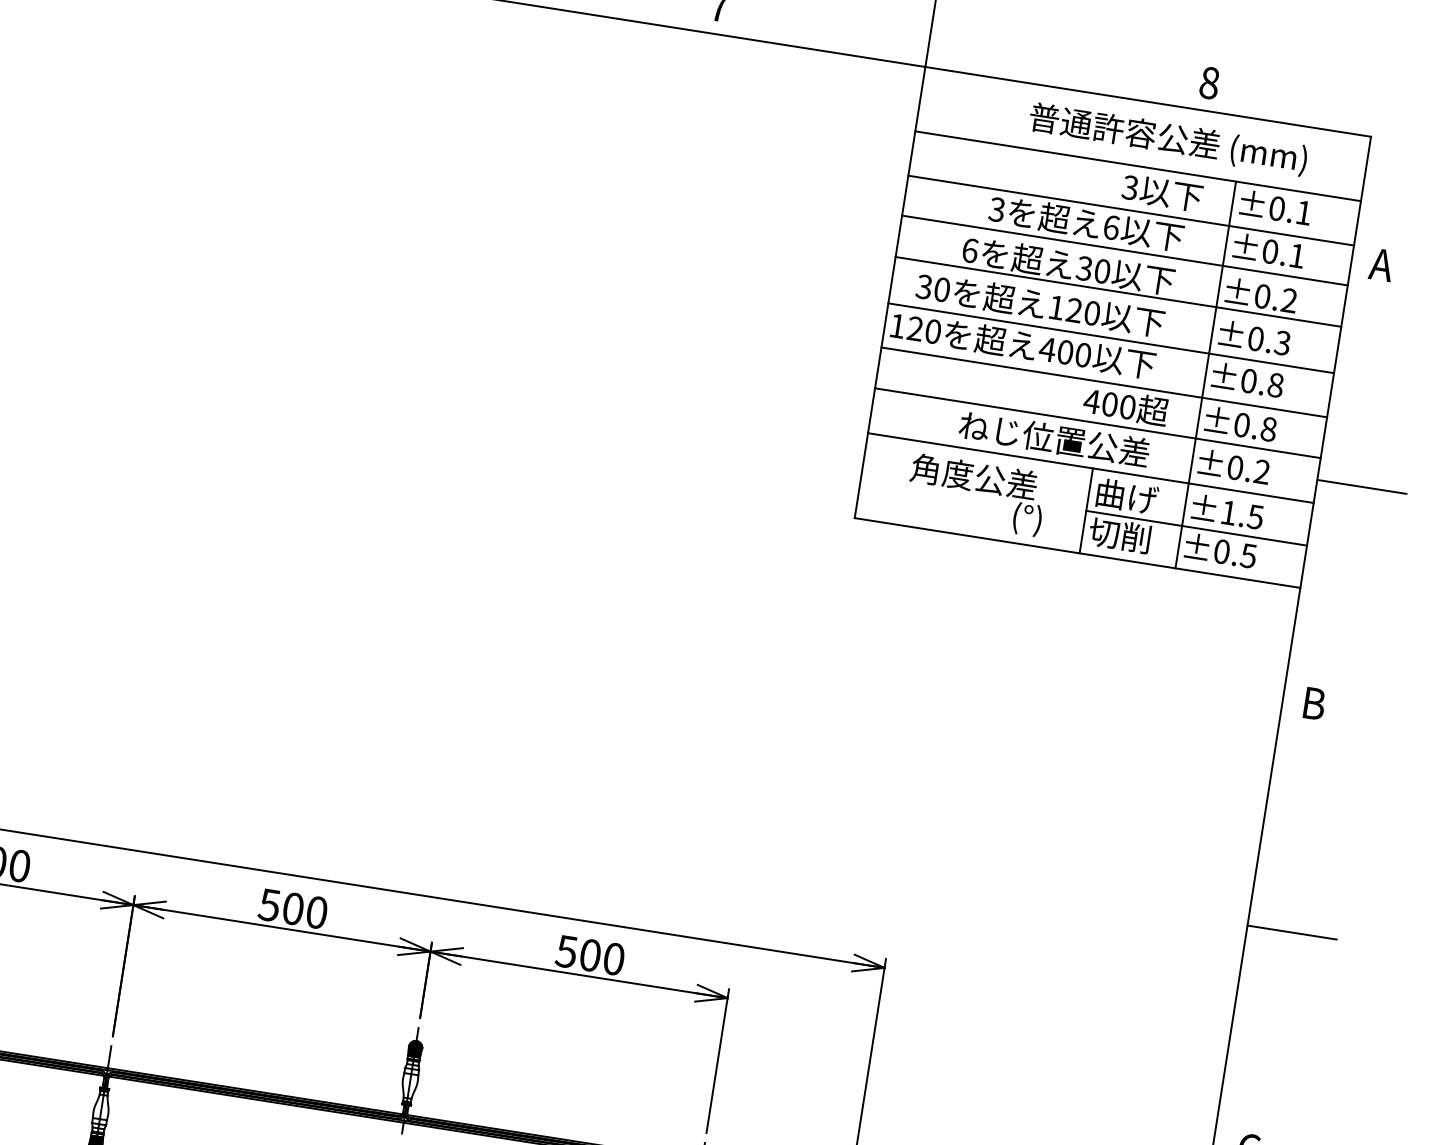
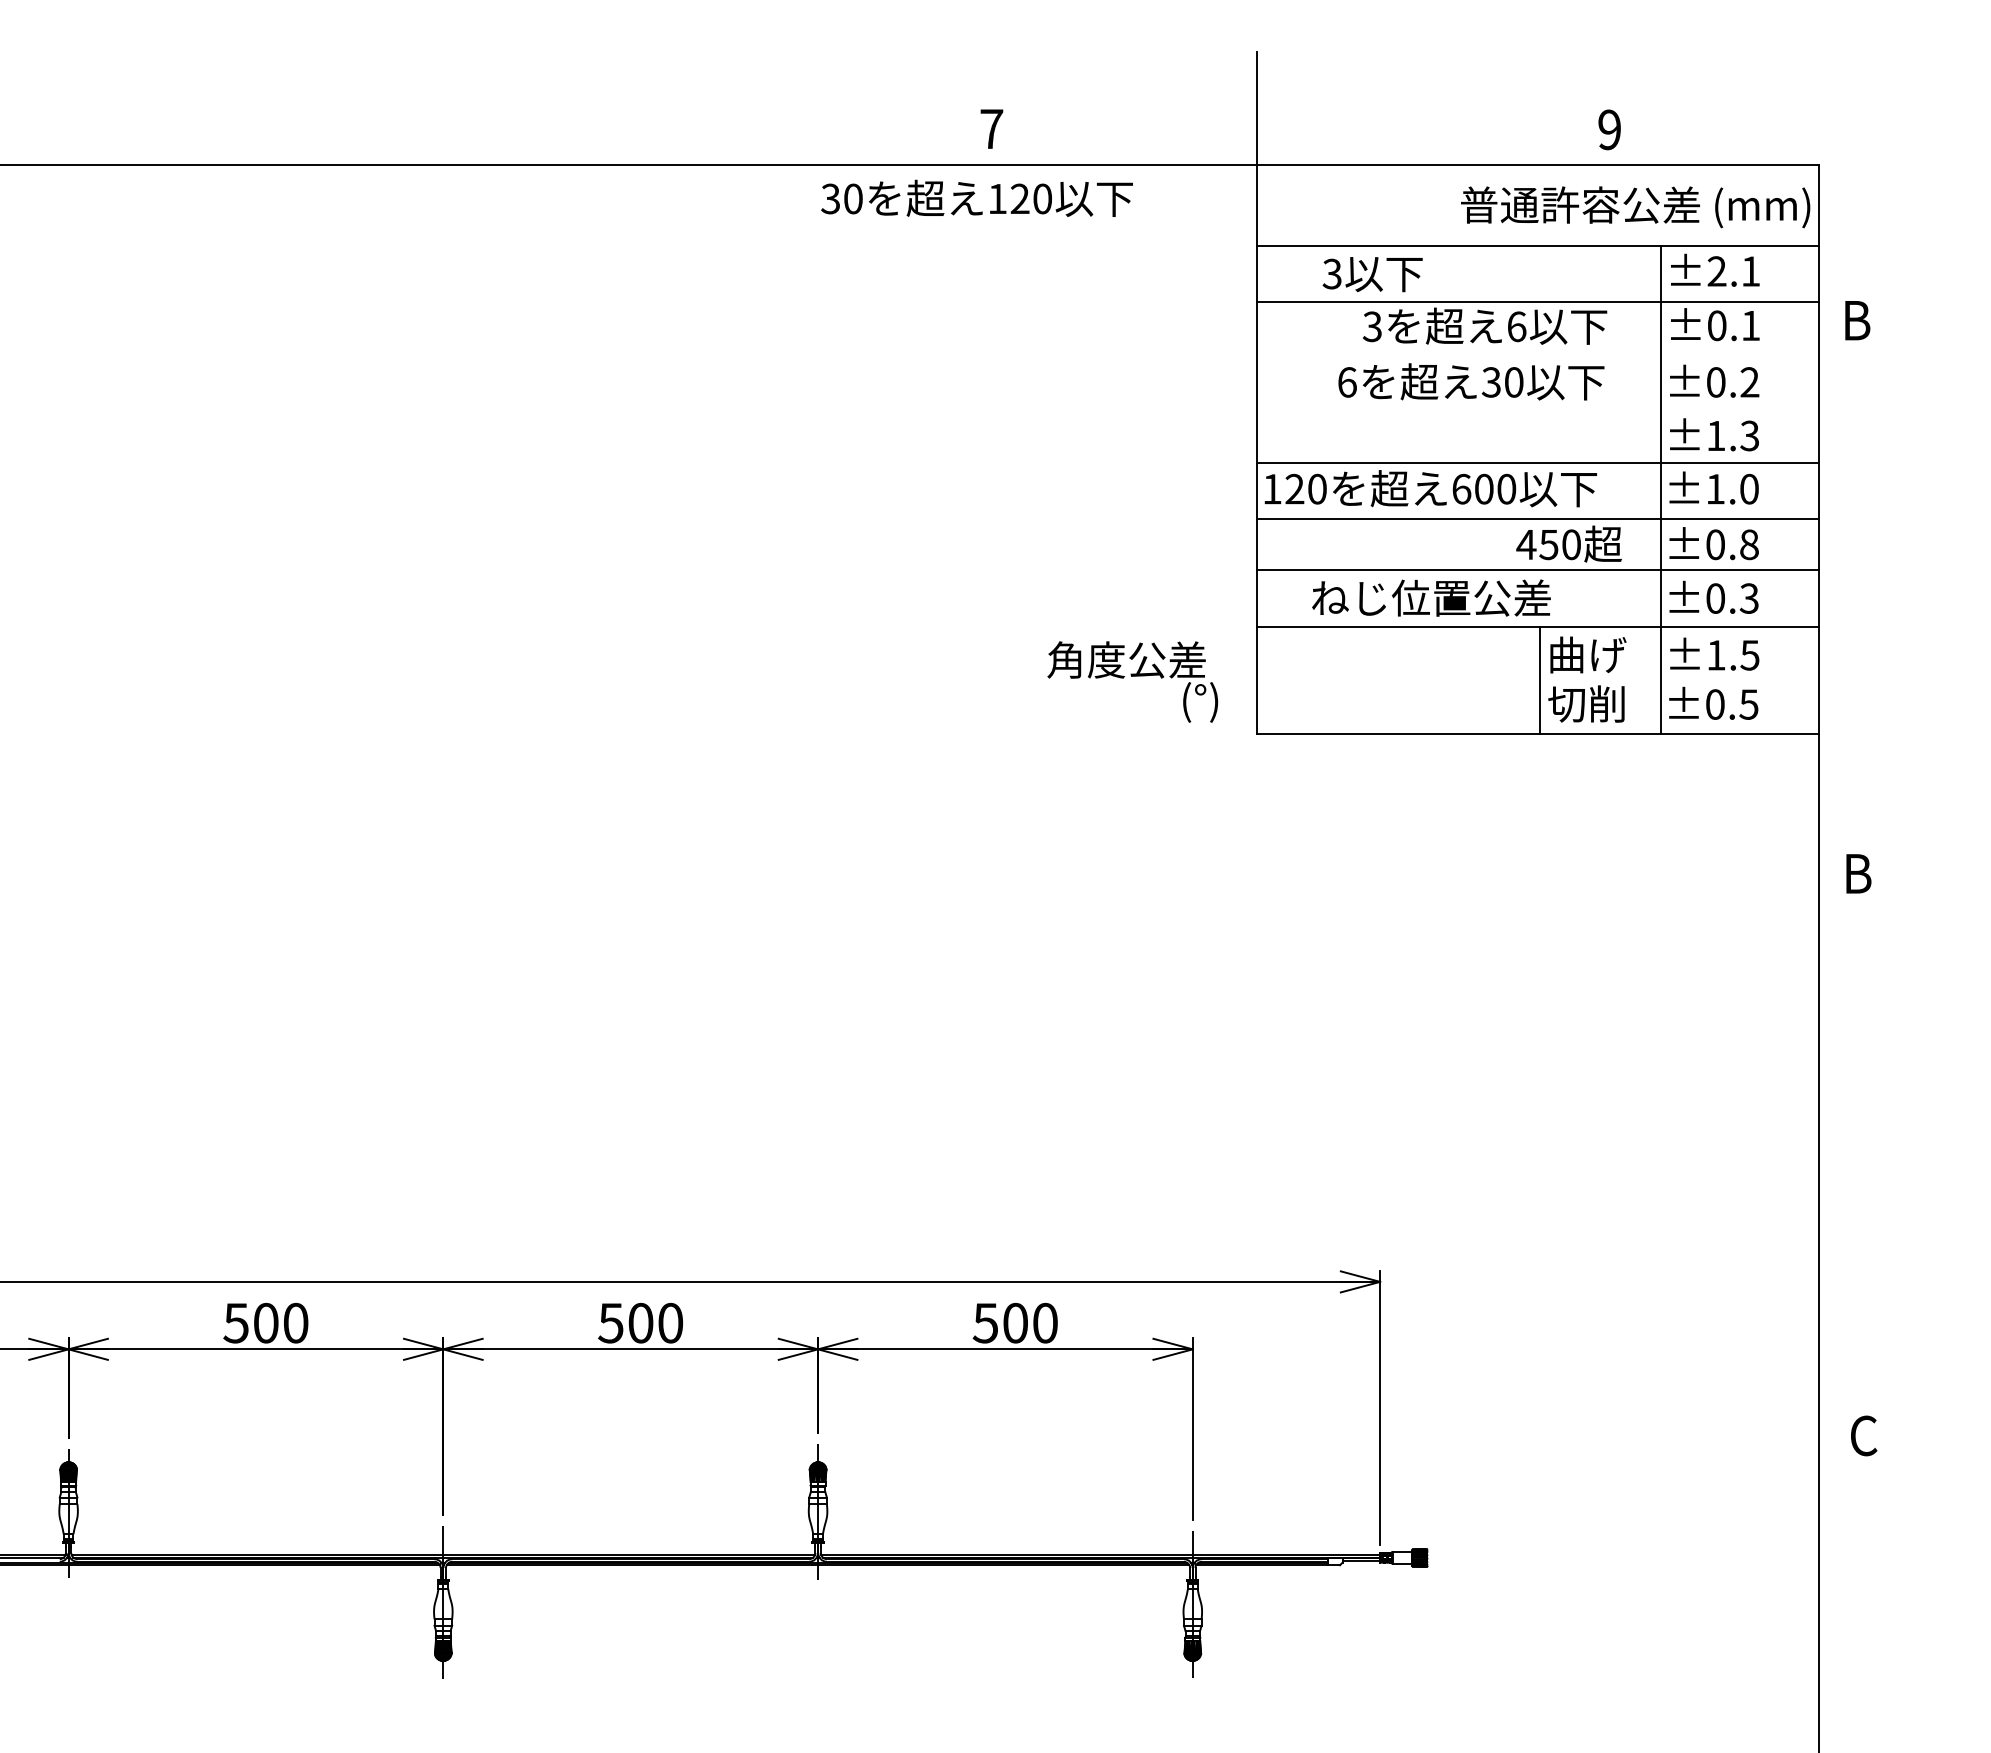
text: (1209, 82) -> (1609, 129), 8 -> 9
text: (1168, 139) -> (1635, 207), moved
text: (1162, 193) -> (1372, 274), moved
text: (1276, 208) -> (1716, 271), ±0.1 -> ±2.1
line: (1124, 250) -> (1537, 352), removed
text: (1381, 264) -> (1856, 320), A -> B
line: (1118, 291) -> (1537, 404), removed
text: (1039, 303) -> (976, 197), moved
text: (1256, 338) -> (1716, 435), ±0.3 -> ±1.3
text: (1047, 349) -> (1461, 488), 400 -> 600
text: (1262, 382) -> (1732, 488), ±0.8 -> ±1.0
text: (1109, 404) -> (1548, 544), 400 -> 450
text: (1054, 438) -> (1431, 597), moved
text: (1261, 471) -> (1748, 598), ±0.2 -> ±0.3
line: (1361, 486) -> (1874, 597), removed
text: (976, 494) -> (1132, 681), moved
line: (1196, 528) -> (1679, 680), removed
line: (1291, 932) -> (1874, 1159), removed

